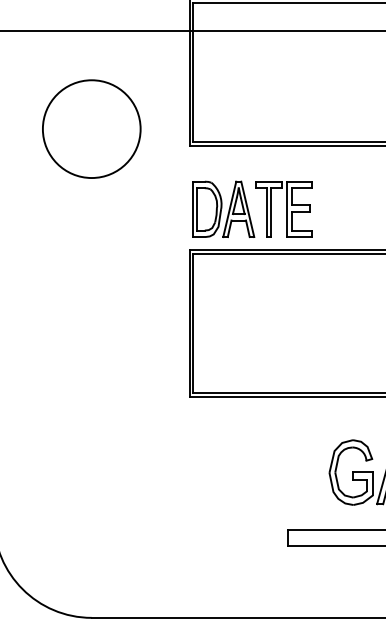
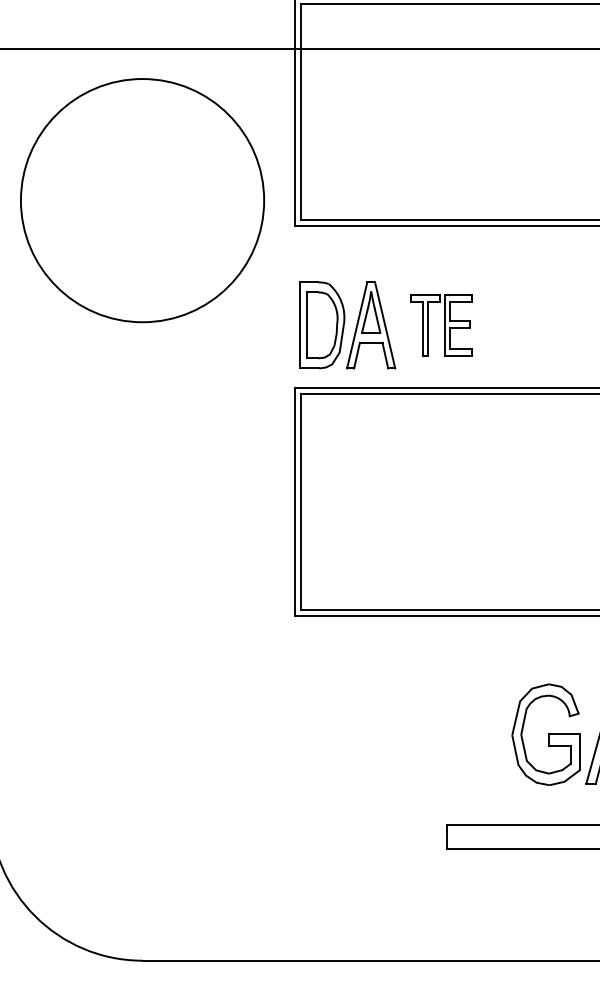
circle: (91, 129) -> (142, 201), size x1.6
part: (283, 209) -> (440, 325), size x0.7

